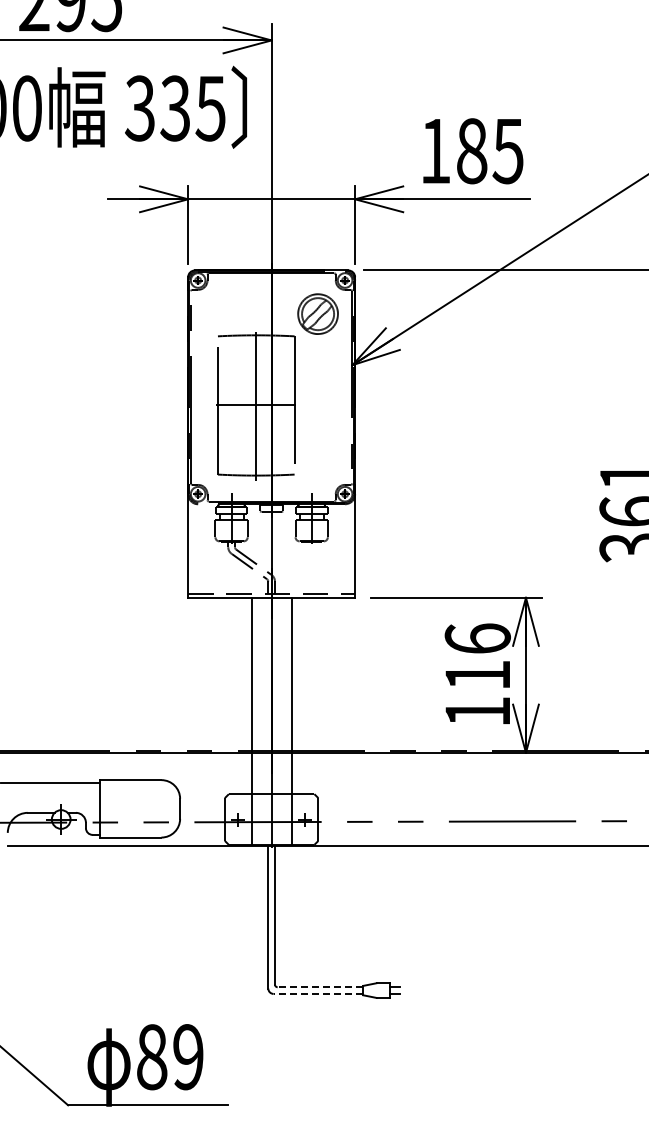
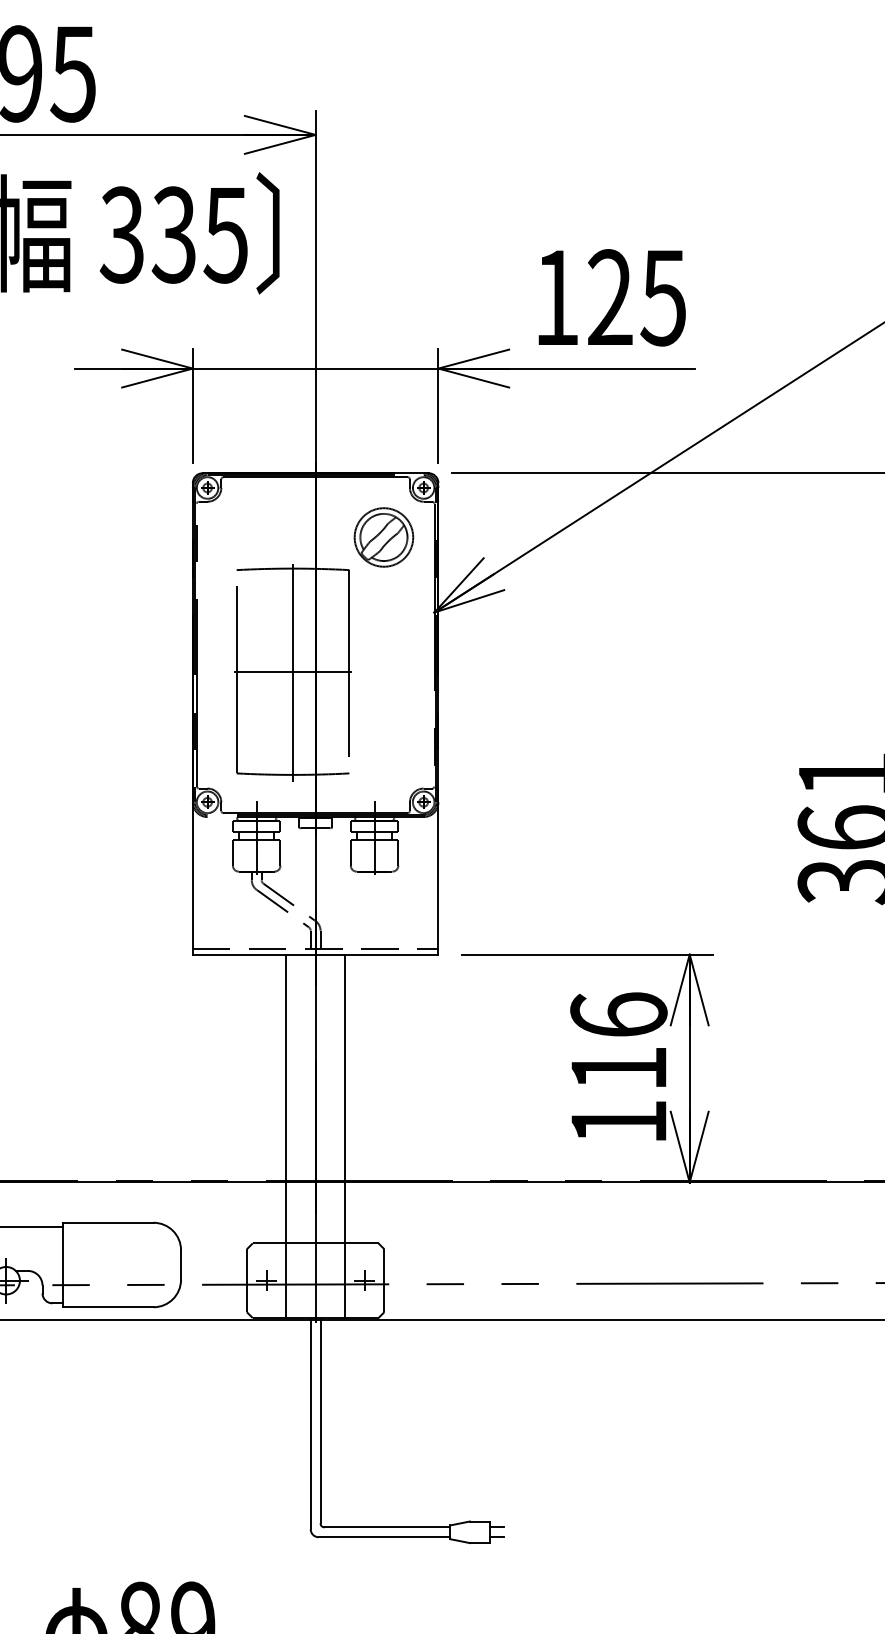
text: (471, 151) -> (609, 298), 185 -> 125
line: (320, 987) -> (387, 1527), dashed -> solid
line: (318, 993) -> (384, 1536), dashed -> solid

